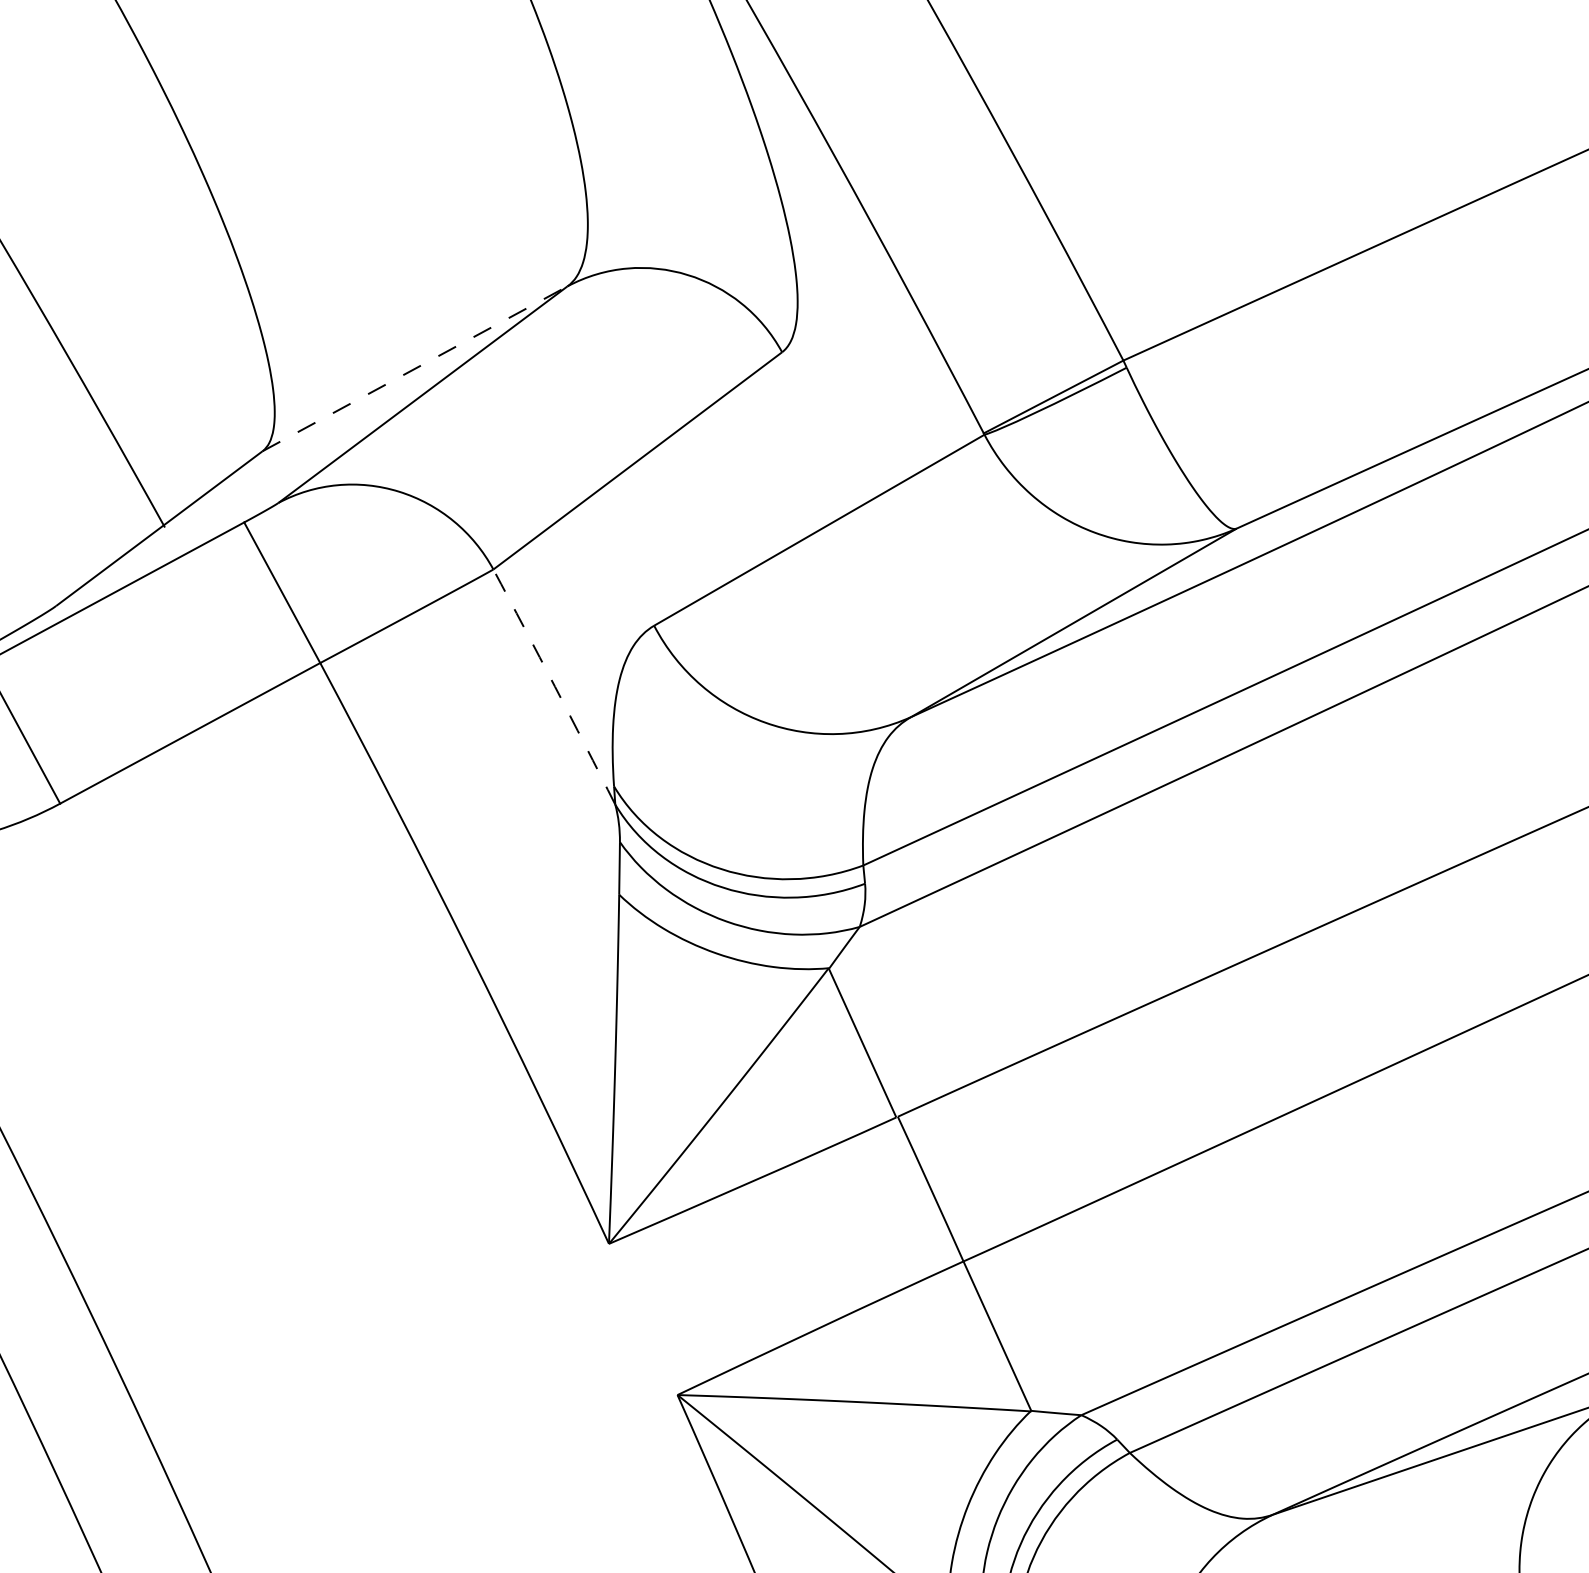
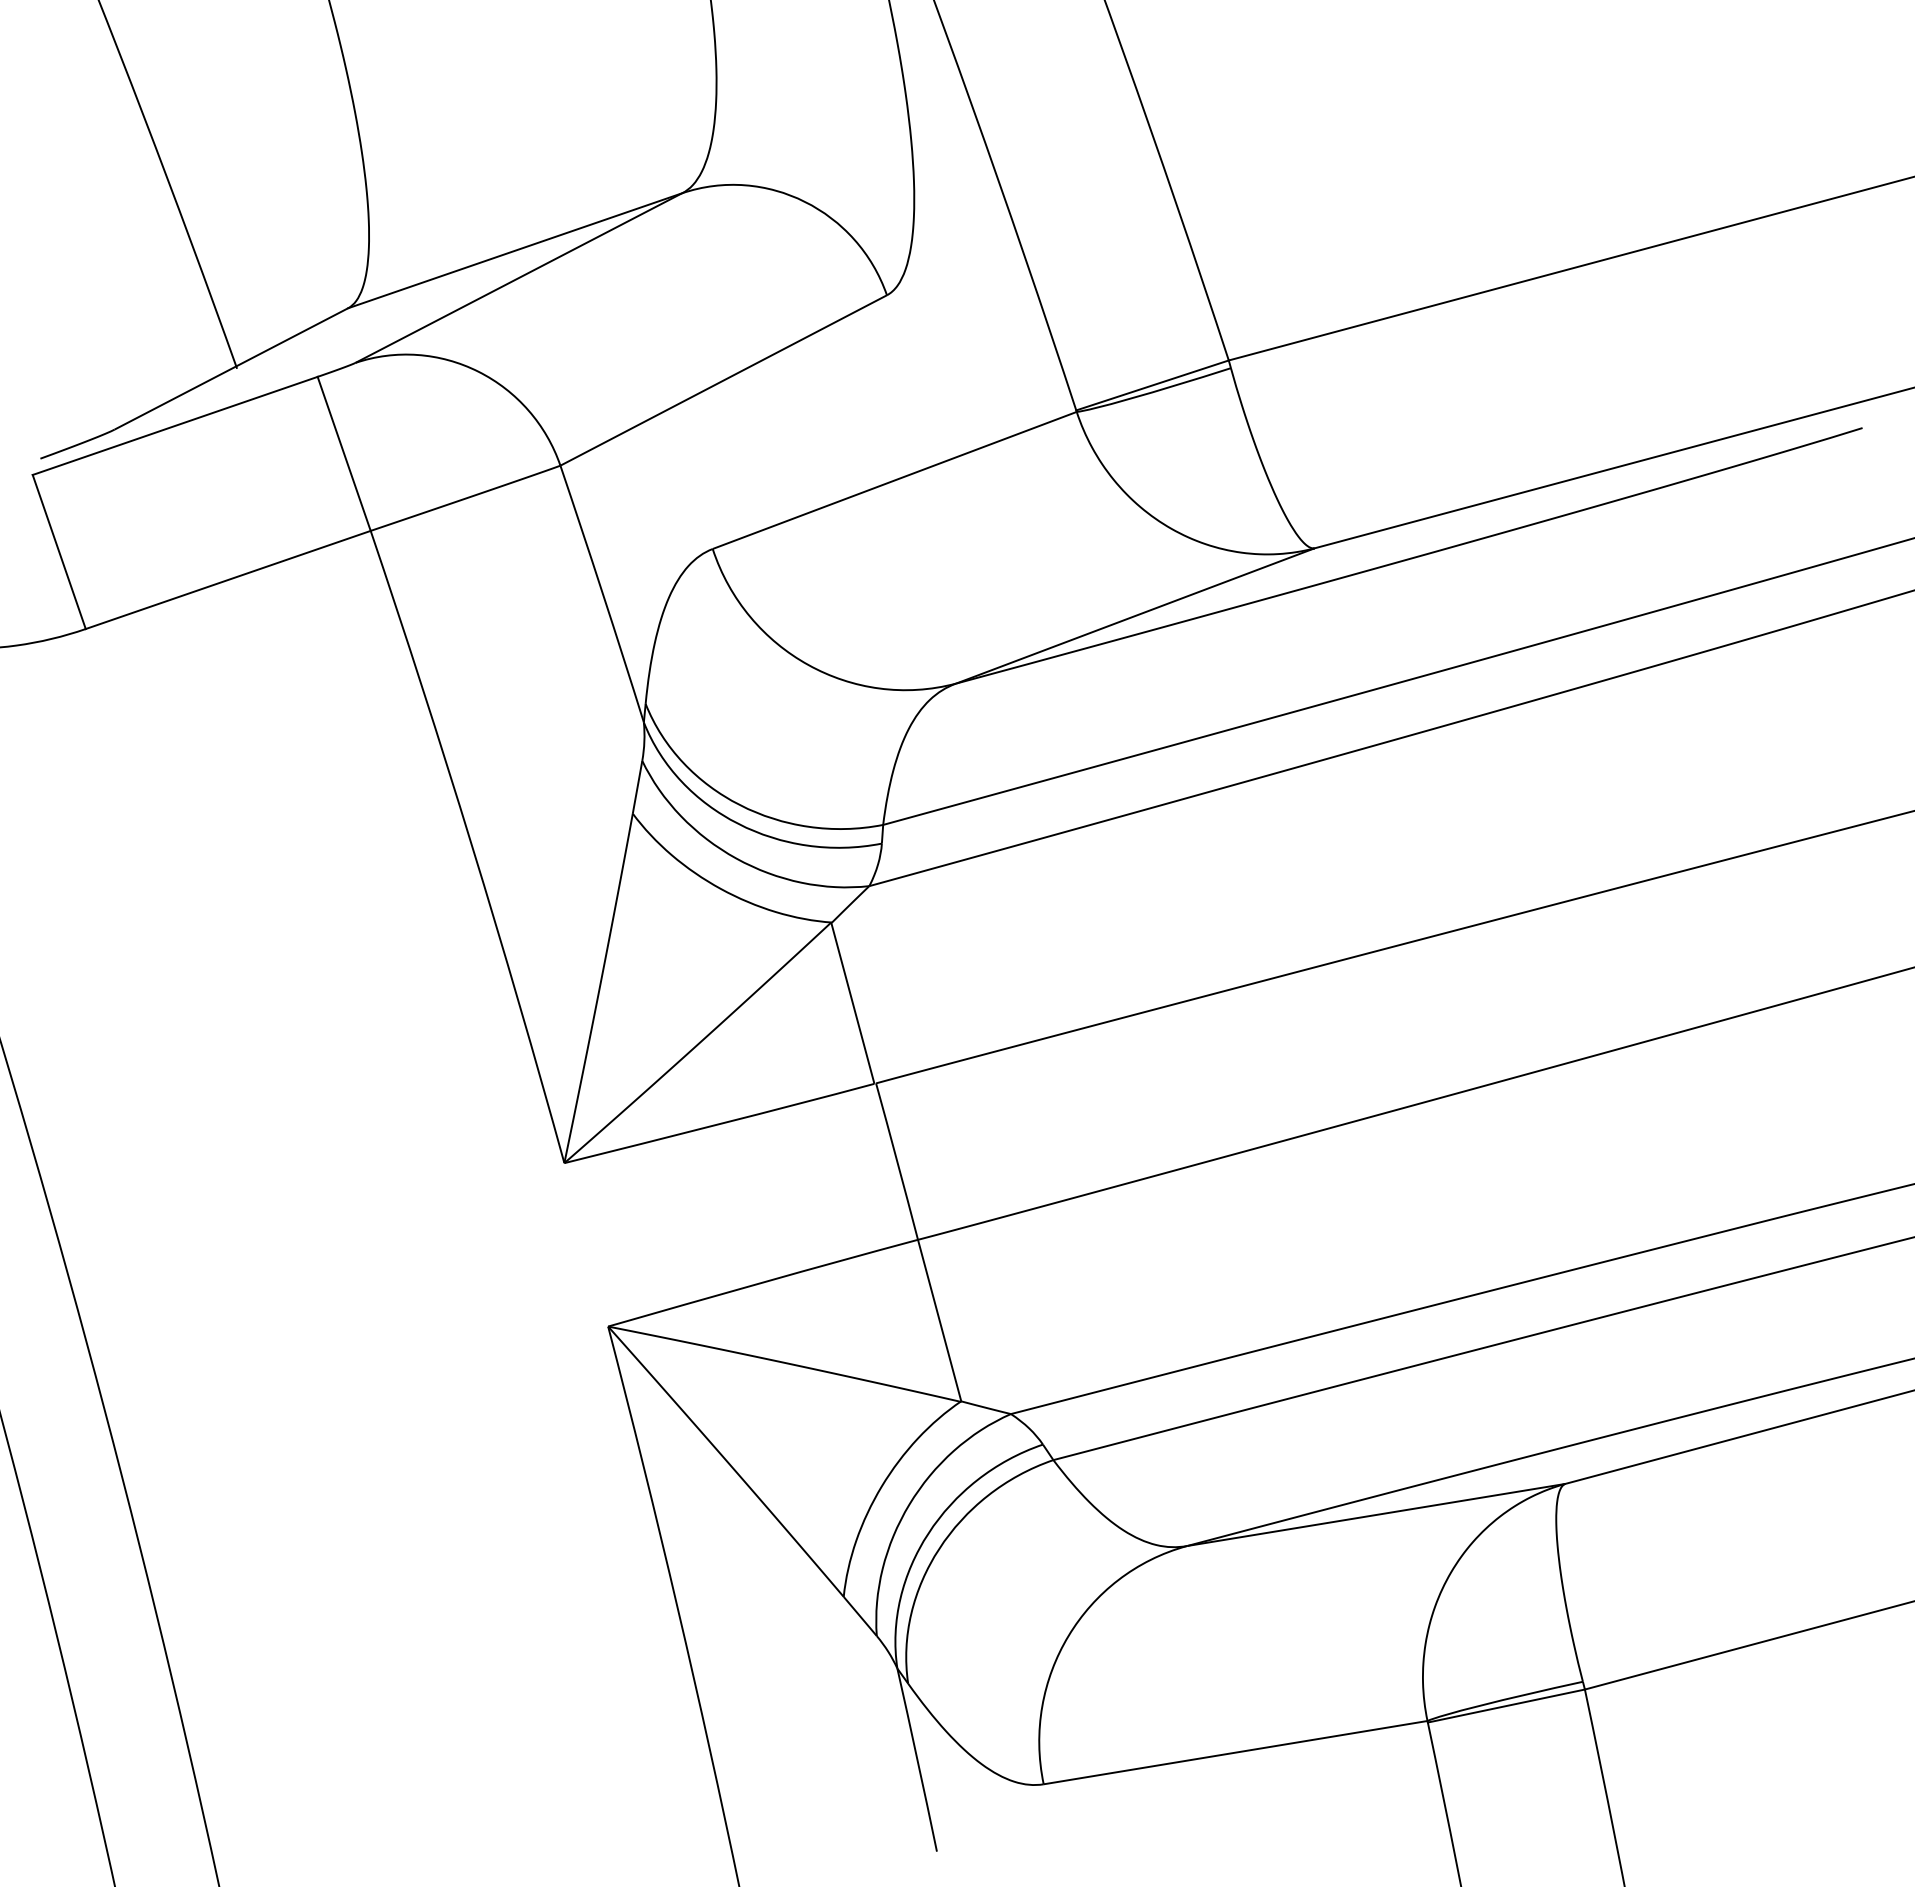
line: (415, 368) -> (515, 250), dashed -> solid
arc: (554, 686) -> (602, 593), dashed -> solid

